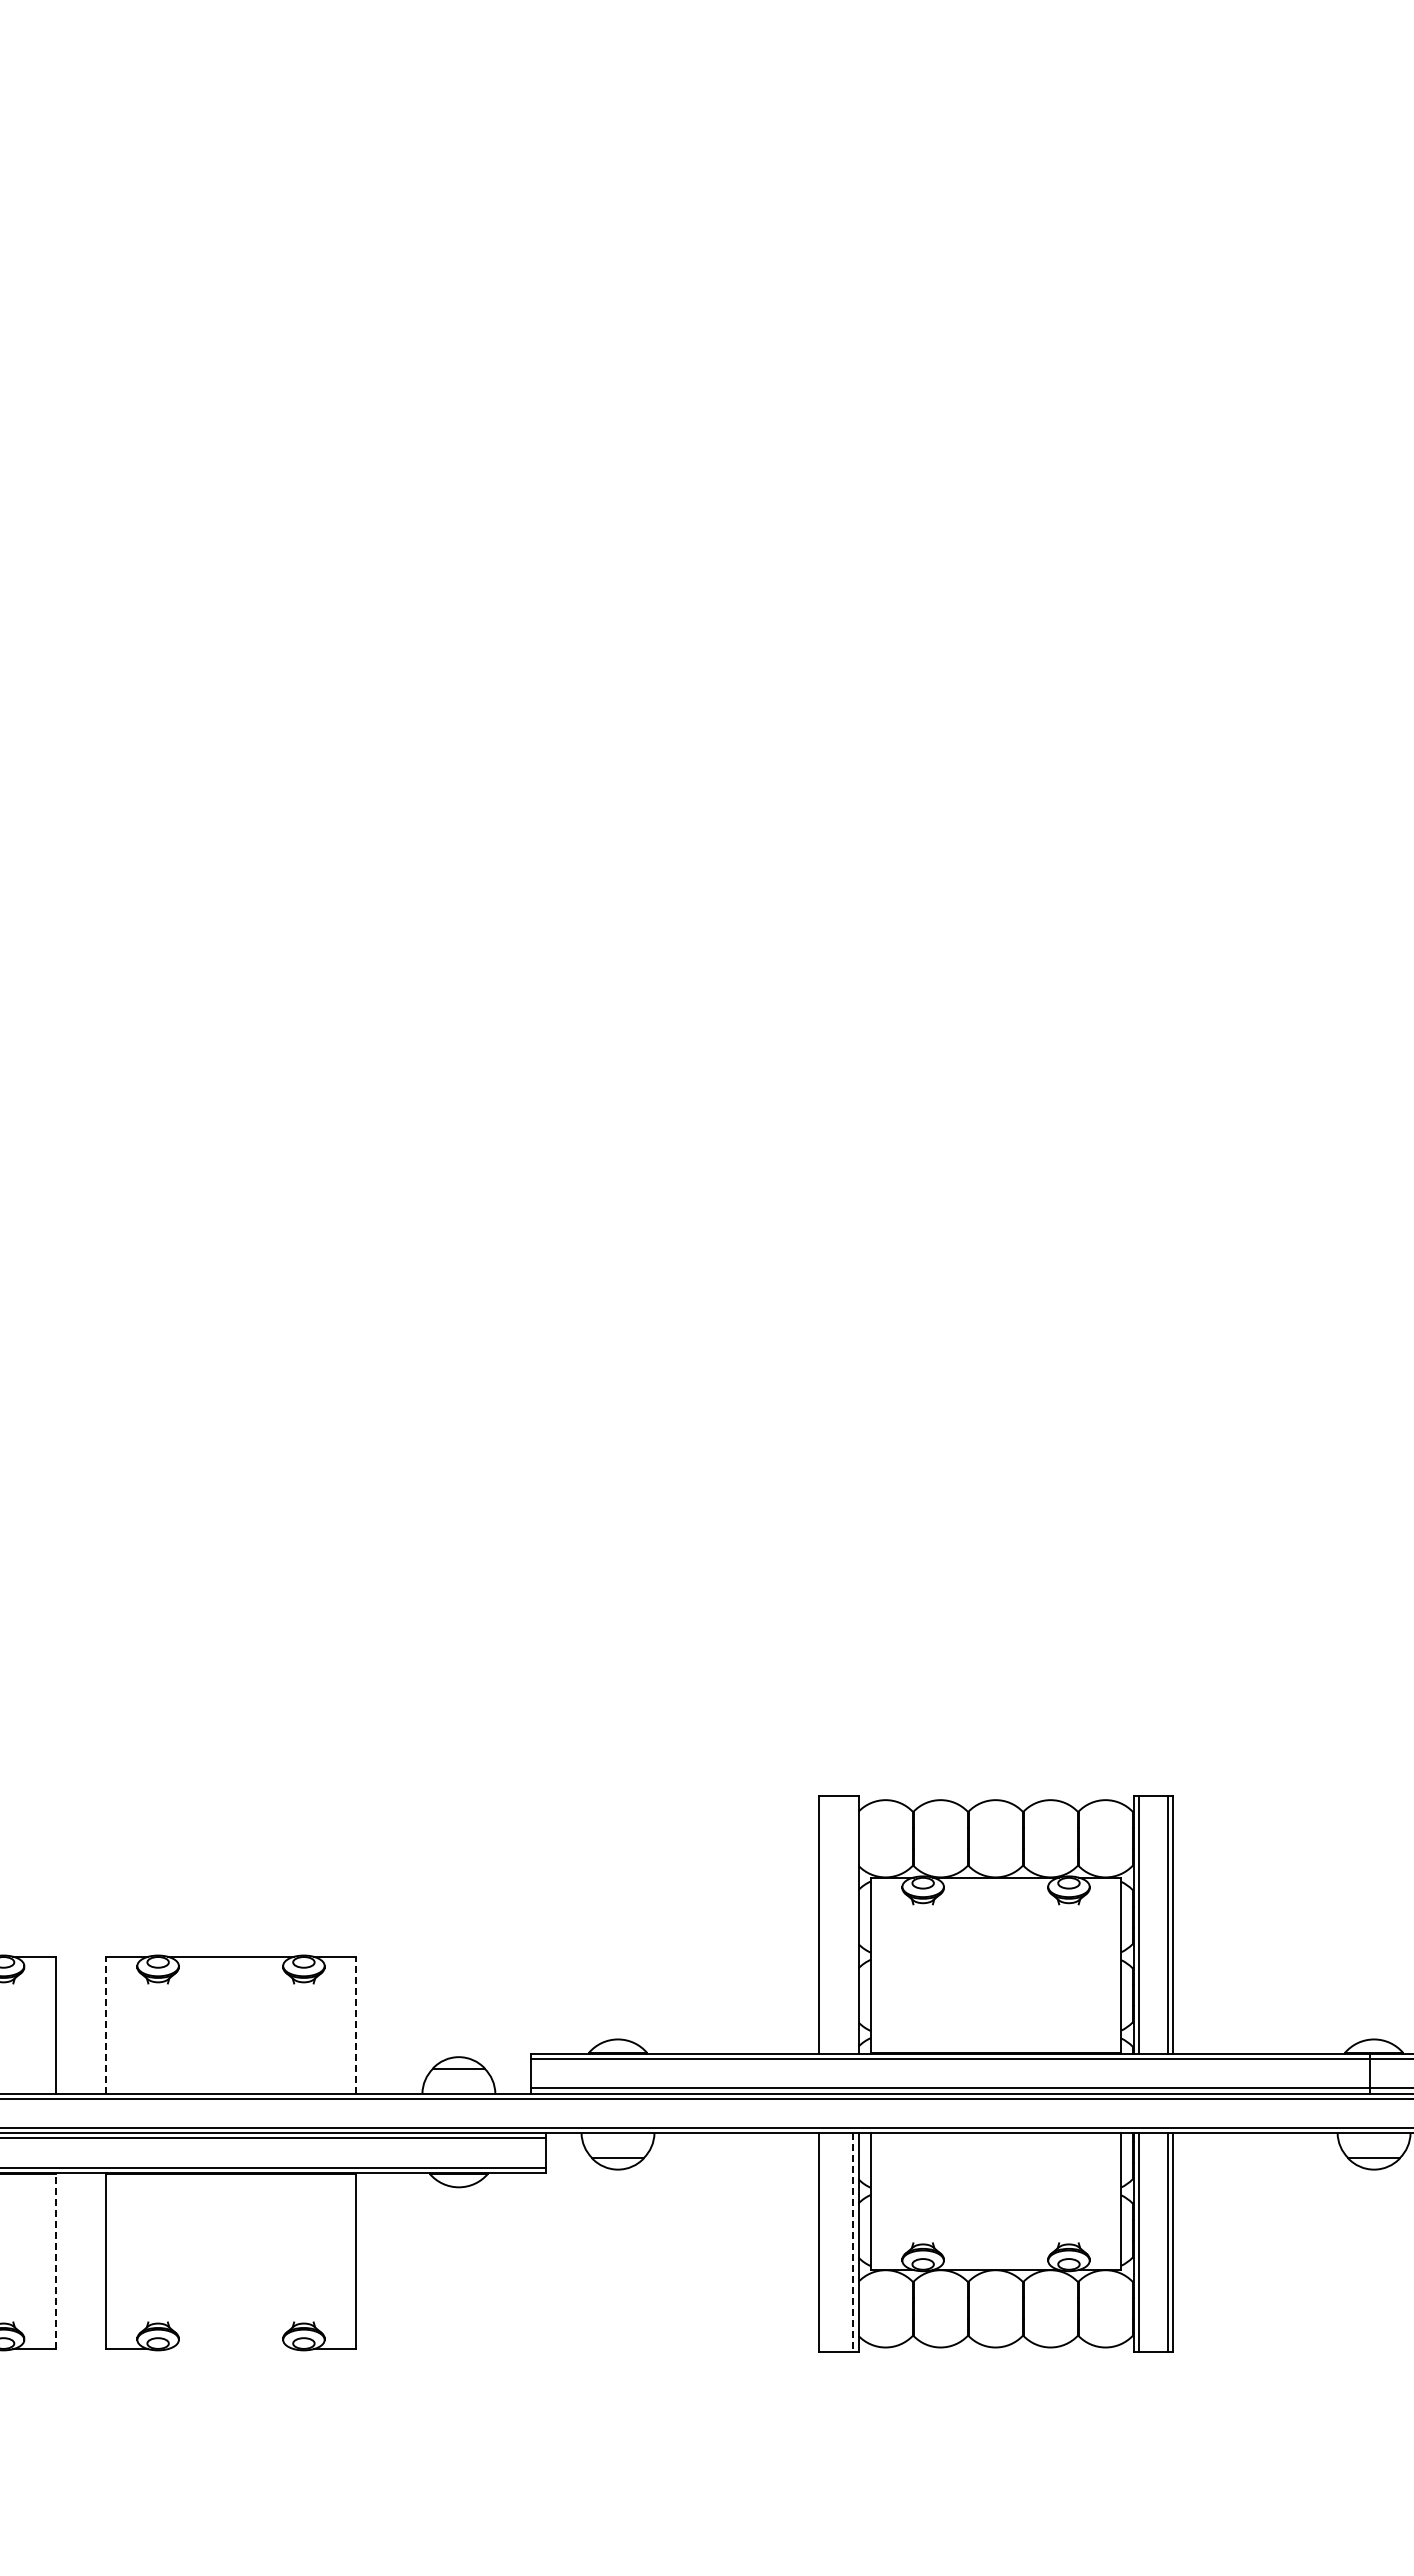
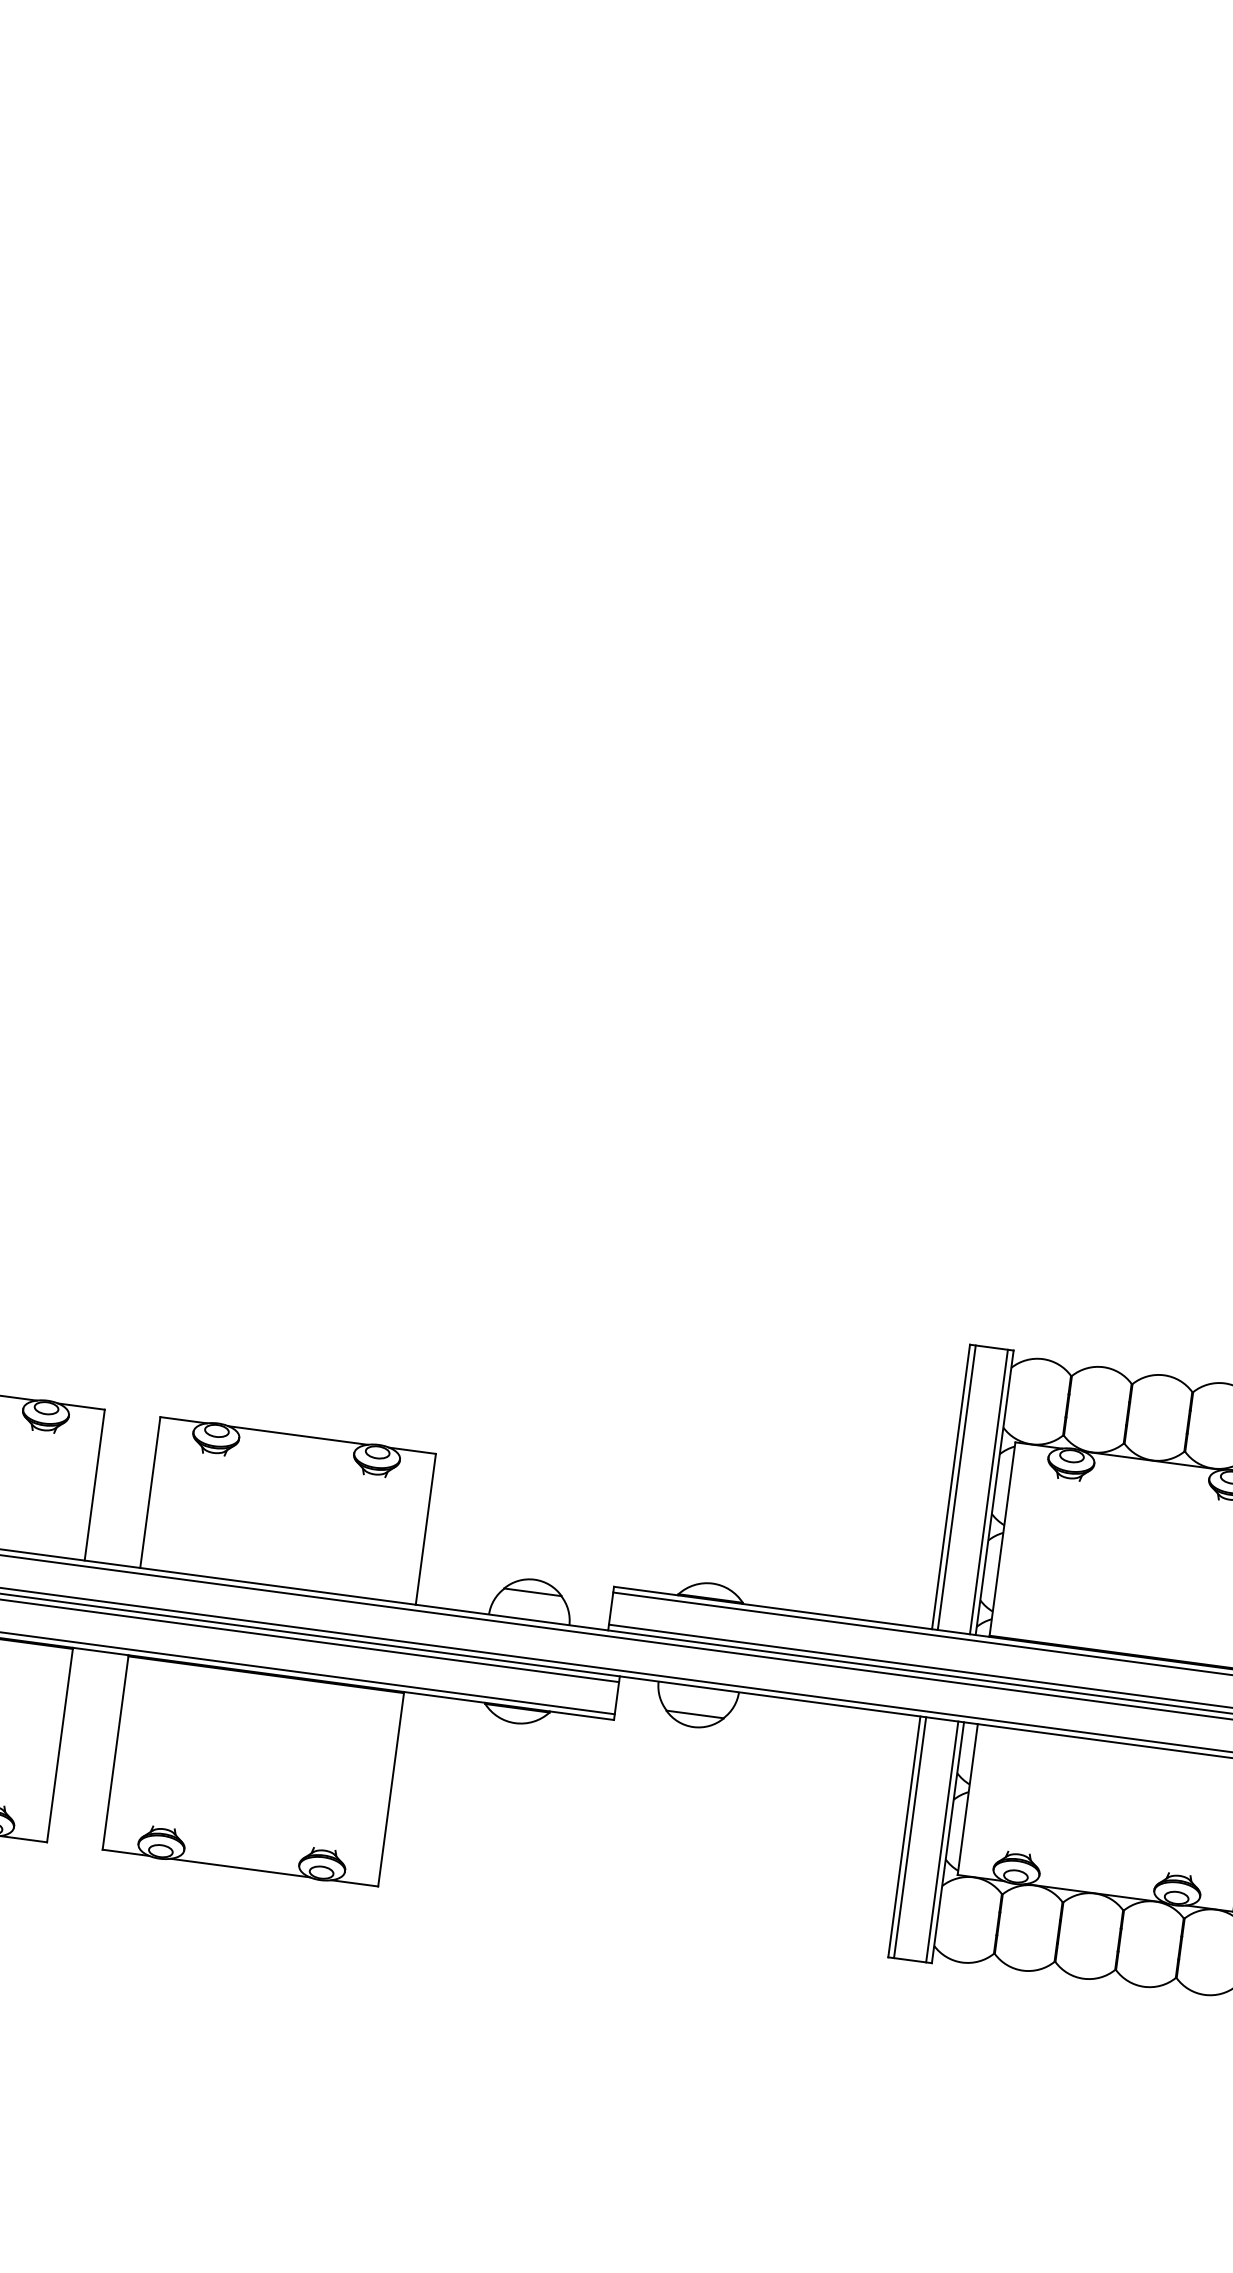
line: (824, 1924) -> (957, 1487), added
line: (853, 1924) -> (989, 1491), added
line: (106, 2024) -> (150, 1491), dashed -> solid
line: (356, 2024) -> (426, 1528), dashed -> solid
line: (824, 2242) -> (910, 1837), added
line: (853, 2242) -> (942, 1842), dashed -> solid
line: (55, 2260) -> (59, 1744), dashed -> solid
line: (230, 2349) -> (239, 1868), added

